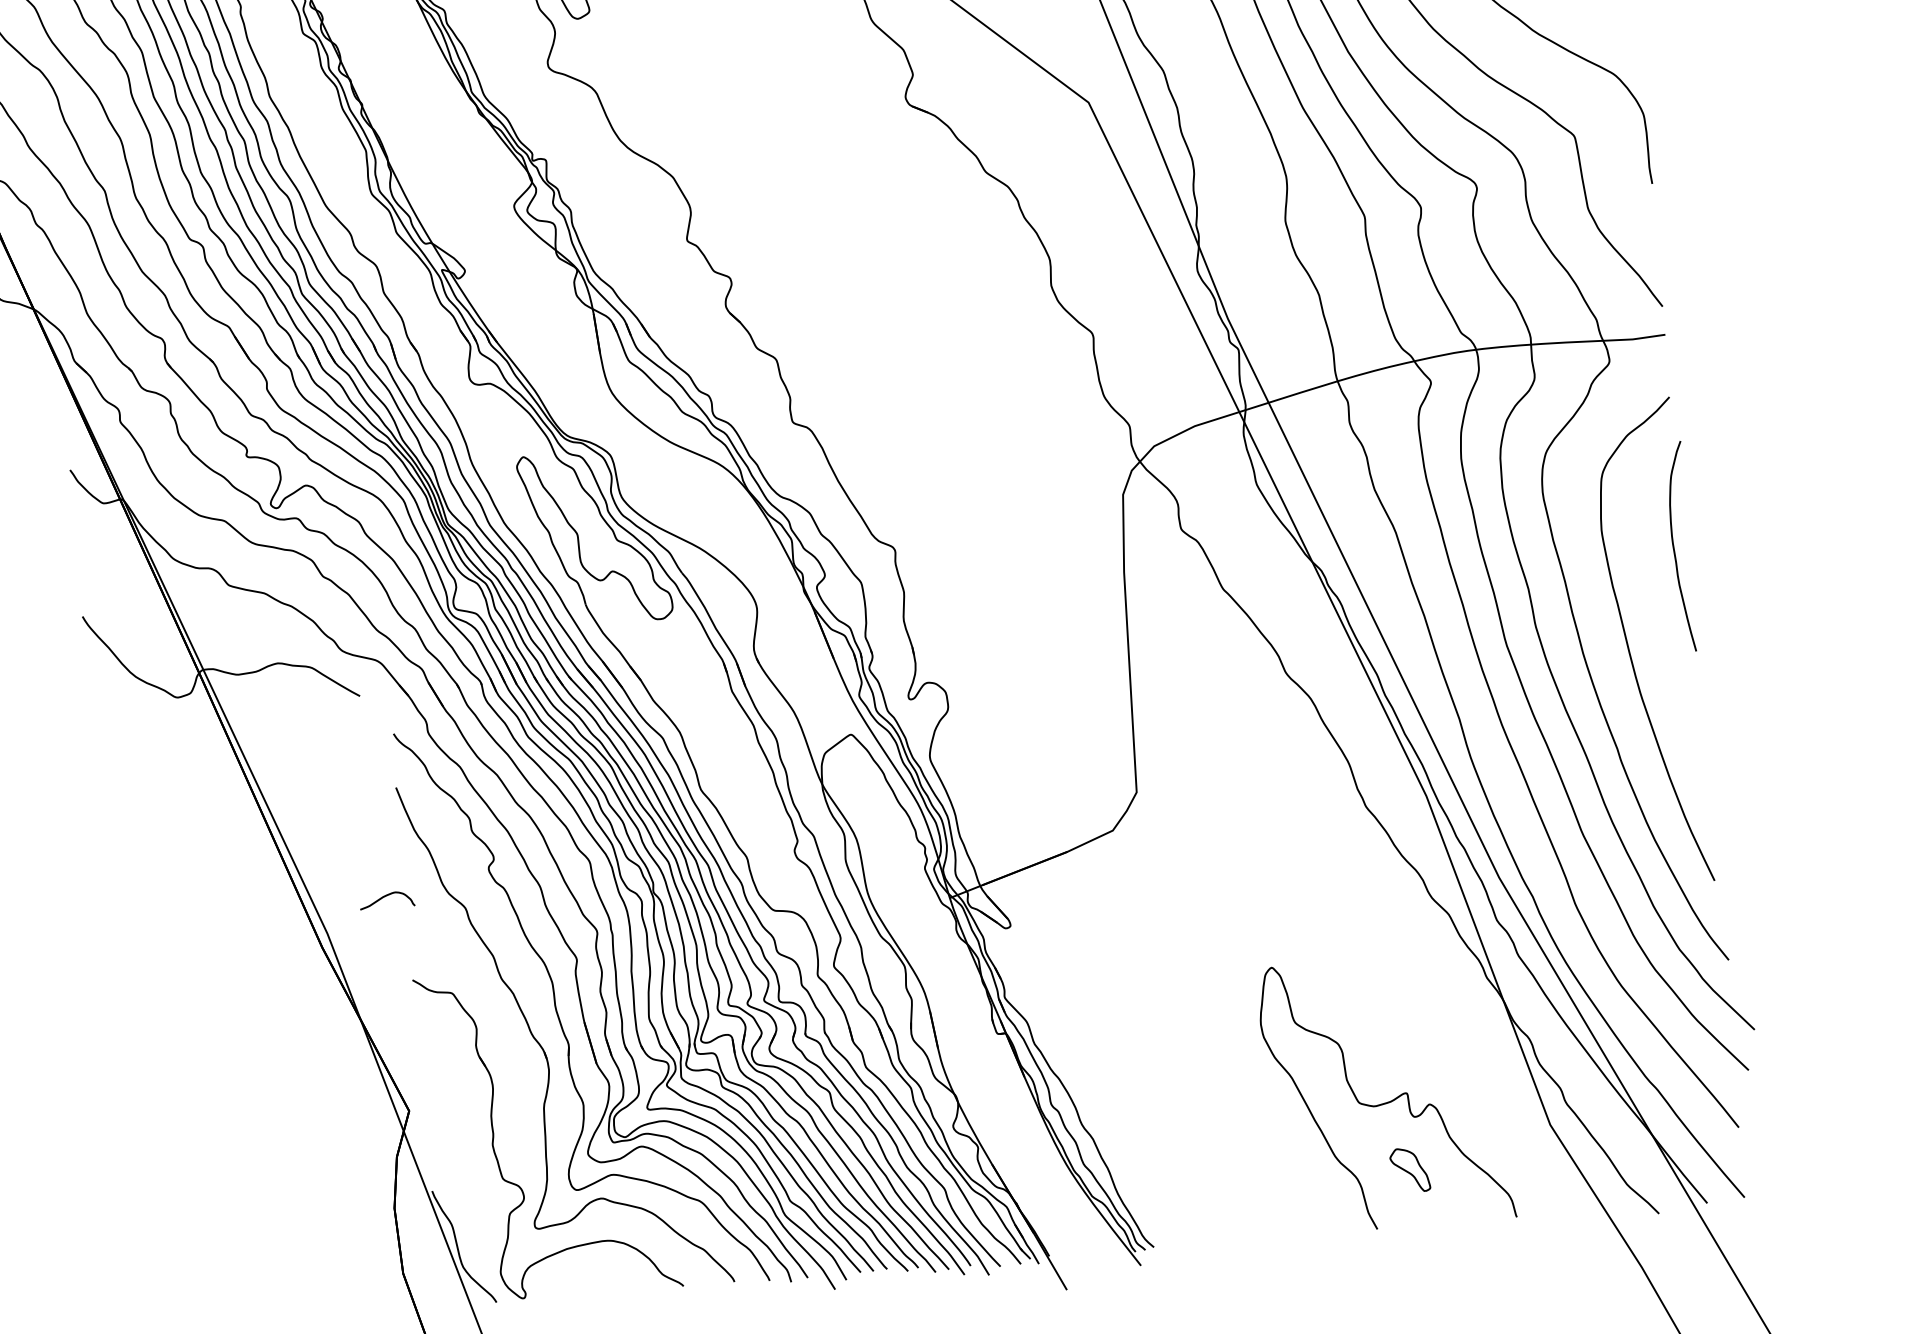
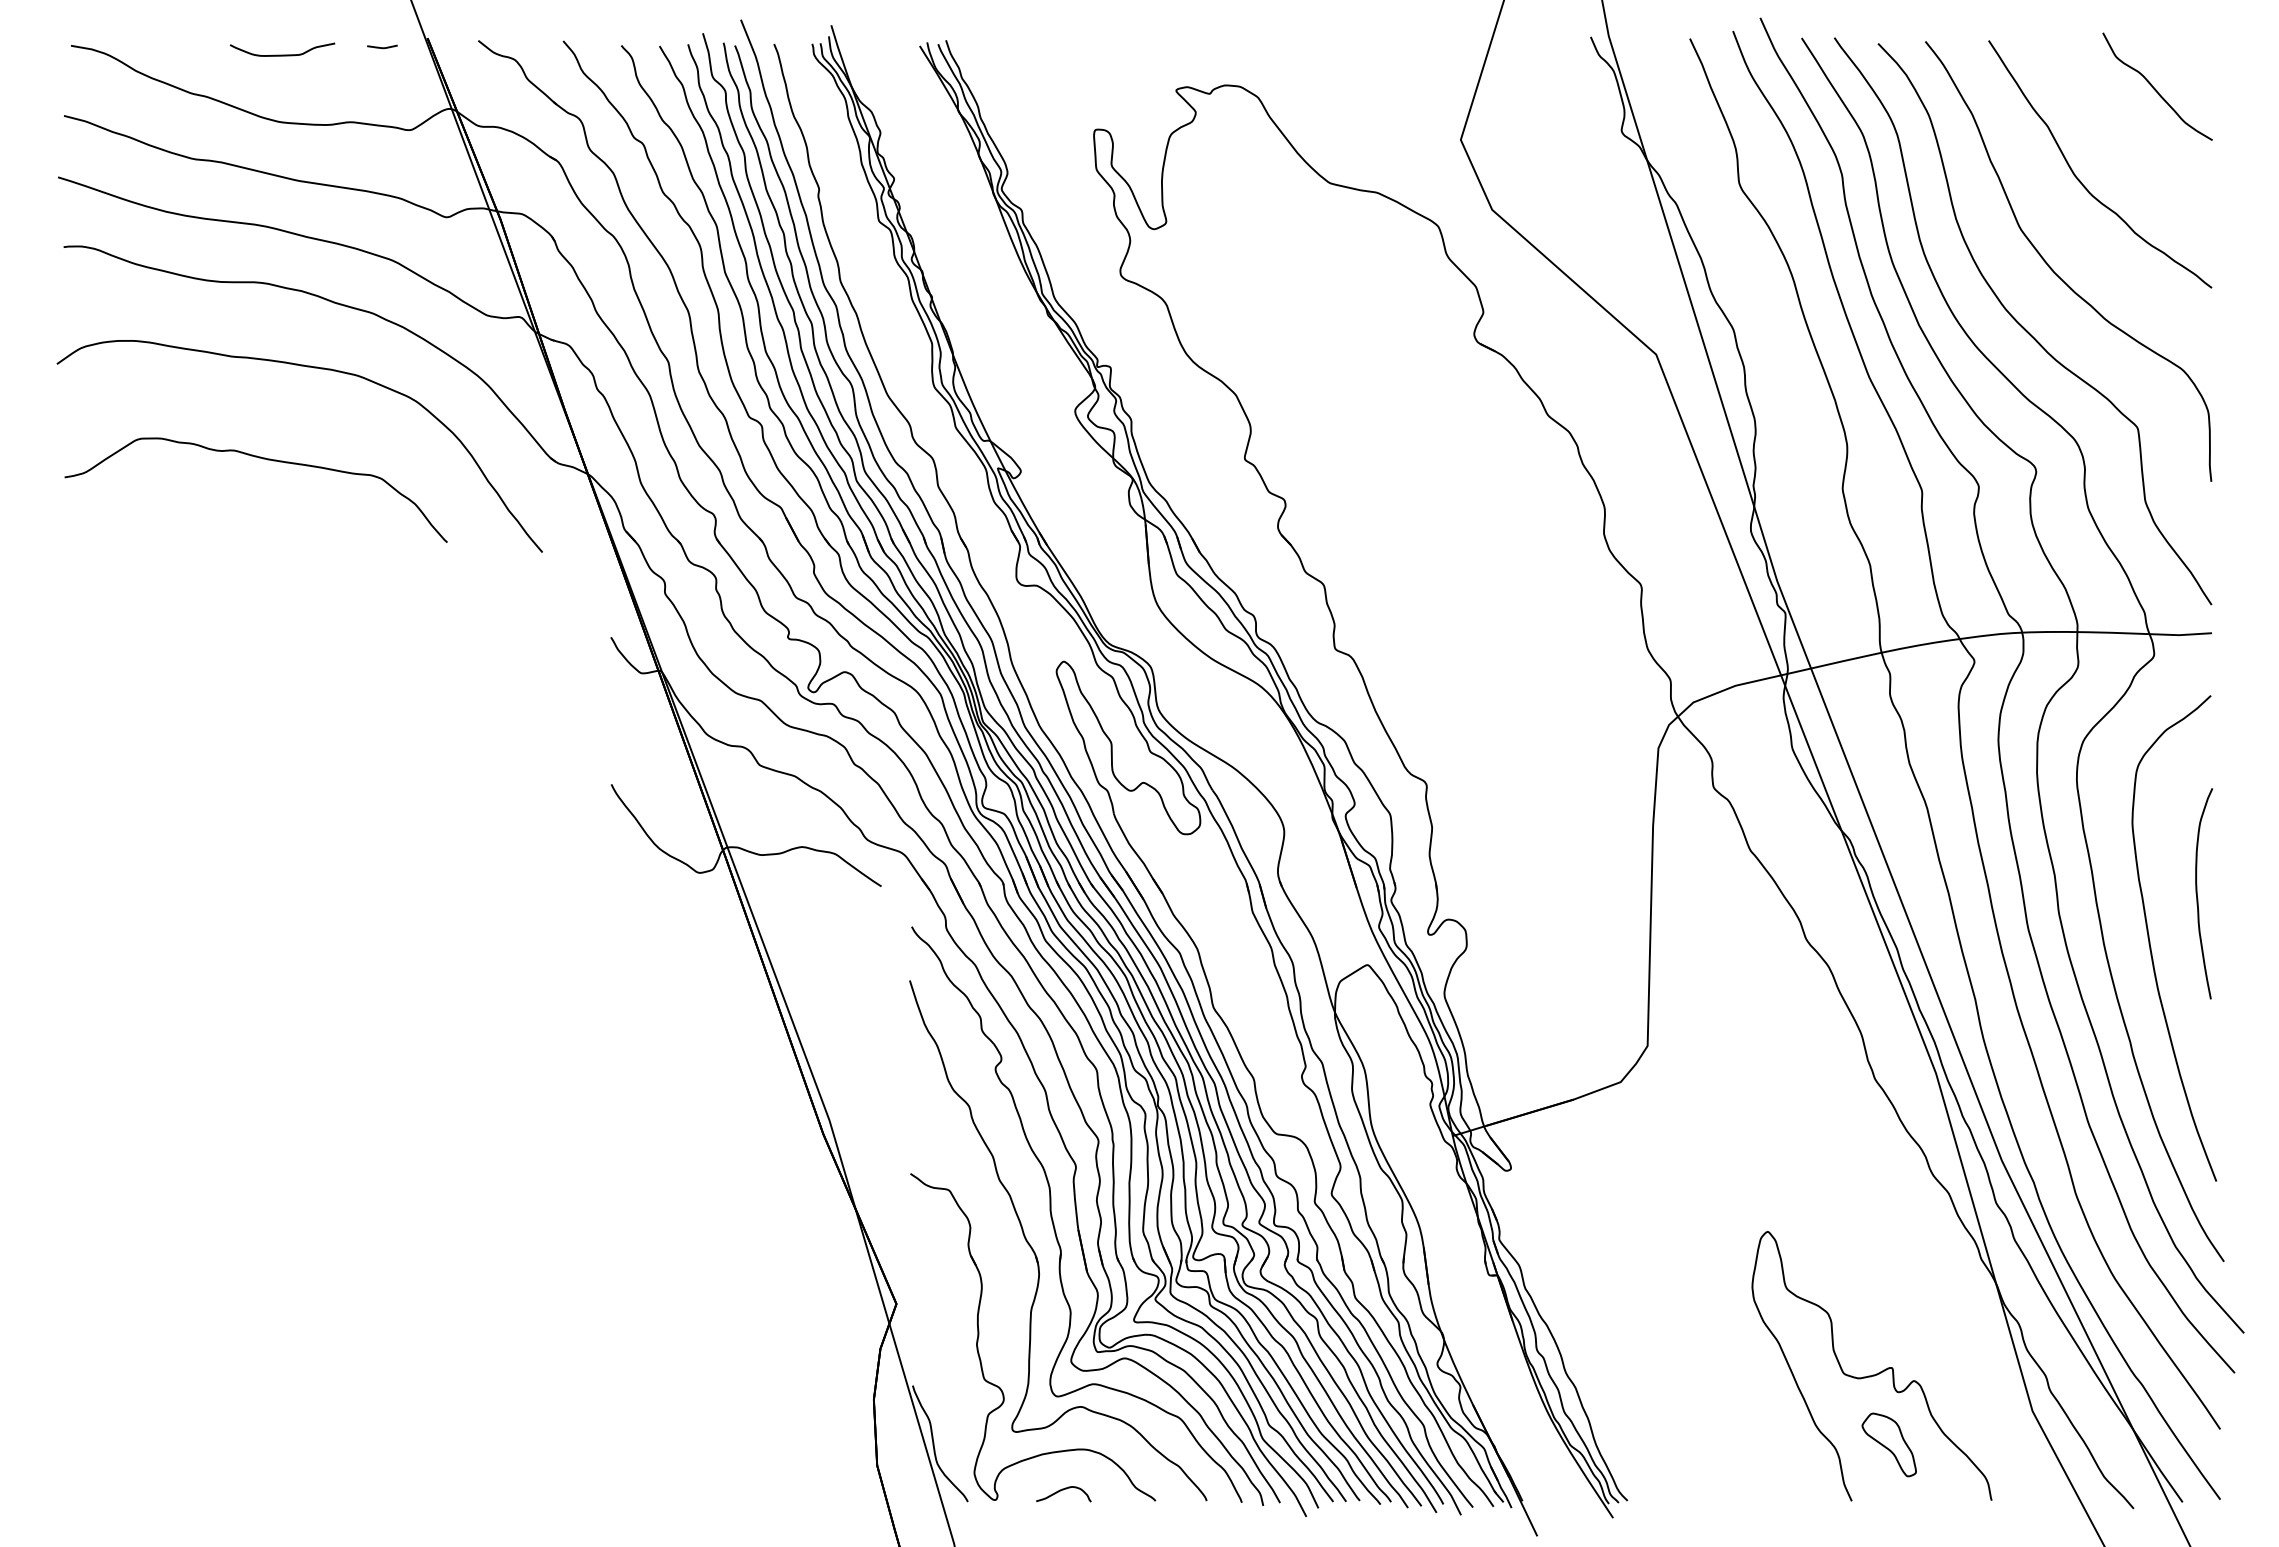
curve: (1674, 547) -> (2197, 893), moved
curve: (386, 896) -> (1063, 1490), moved
part: (1409, 1169) -> (1888, 1444), size x1.43

